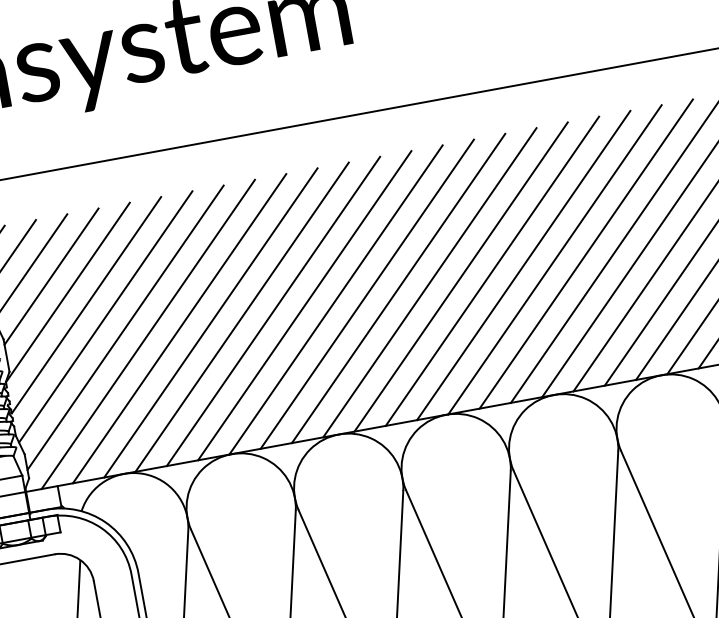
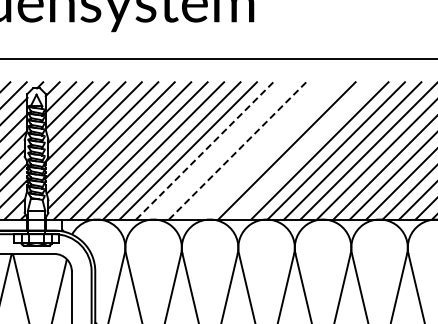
line: (492, 270) -> (303, 150), removed
line: (429, 282) -> (270, 150), removed
line: (397, 287) -> (253, 150), removed
line: (368, 293) -> (238, 150), solid -> dashed
line: (334, 299) -> (220, 150), removed
line: (305, 304) -> (205, 150), solid -> dashed

